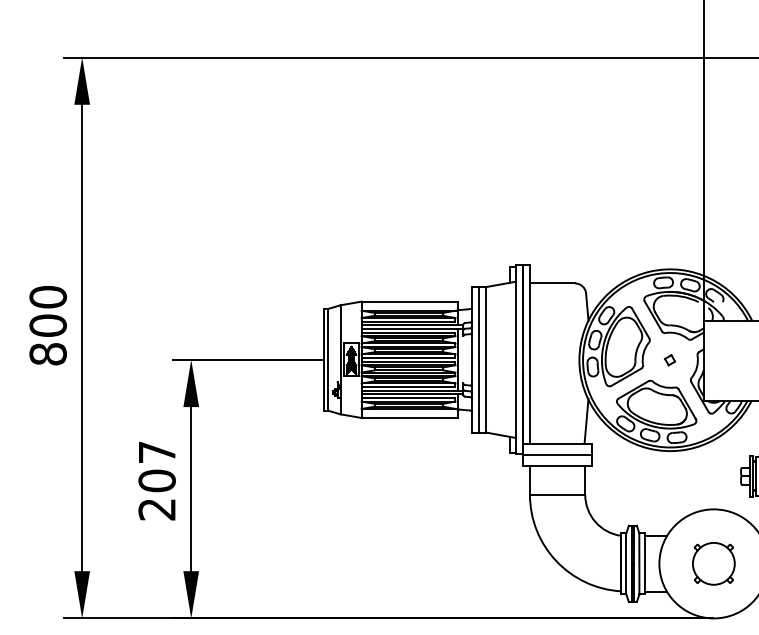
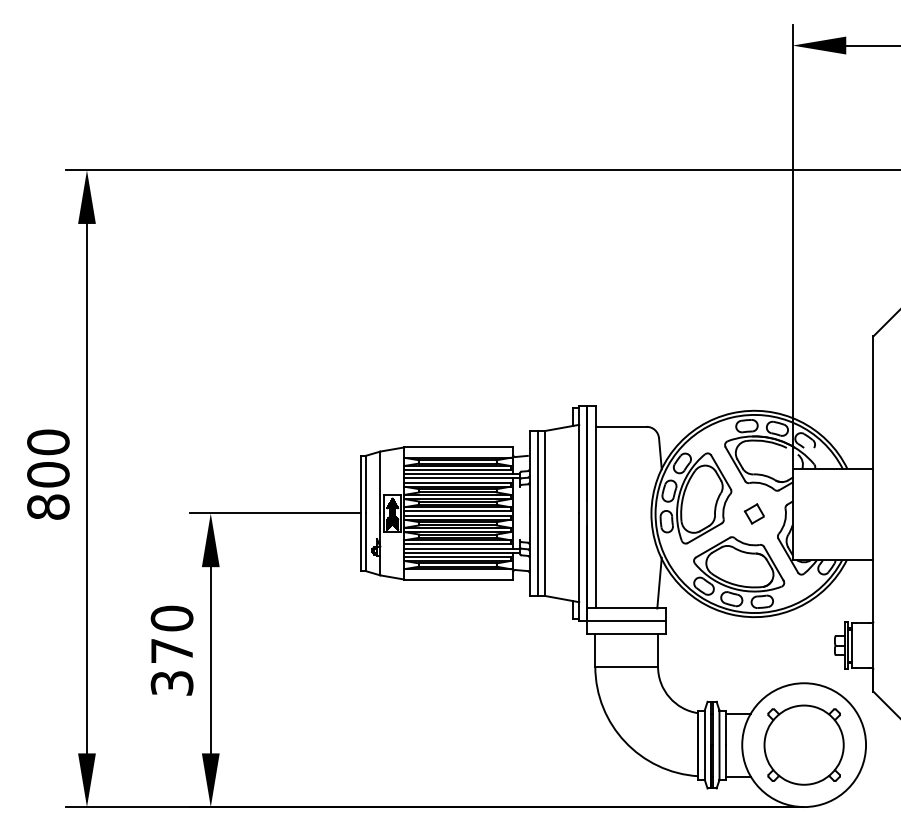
part: (669, 359) -> (753, 513), size x1.67
text: (156, 480) -> (171, 650), 207 -> 370
part: (713, 563) -> (803, 744), size x1.67

